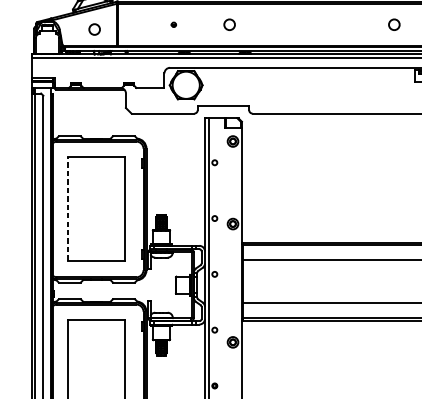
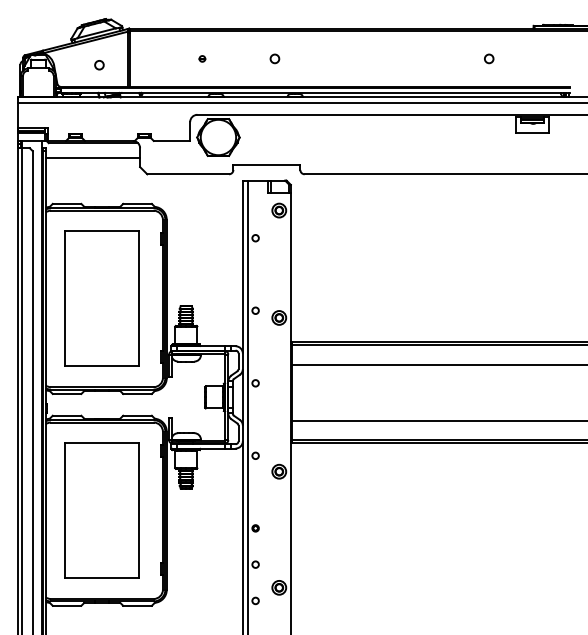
circle: (229, 24) -> (274, 58), size x0.62
circle: (394, 24) -> (489, 58), size x0.62
circle: (94, 29) -> (99, 65), size x0.62
line: (89, 100) -> (92, 157), added
line: (67, 208) -> (64, 297), dashed -> solid

